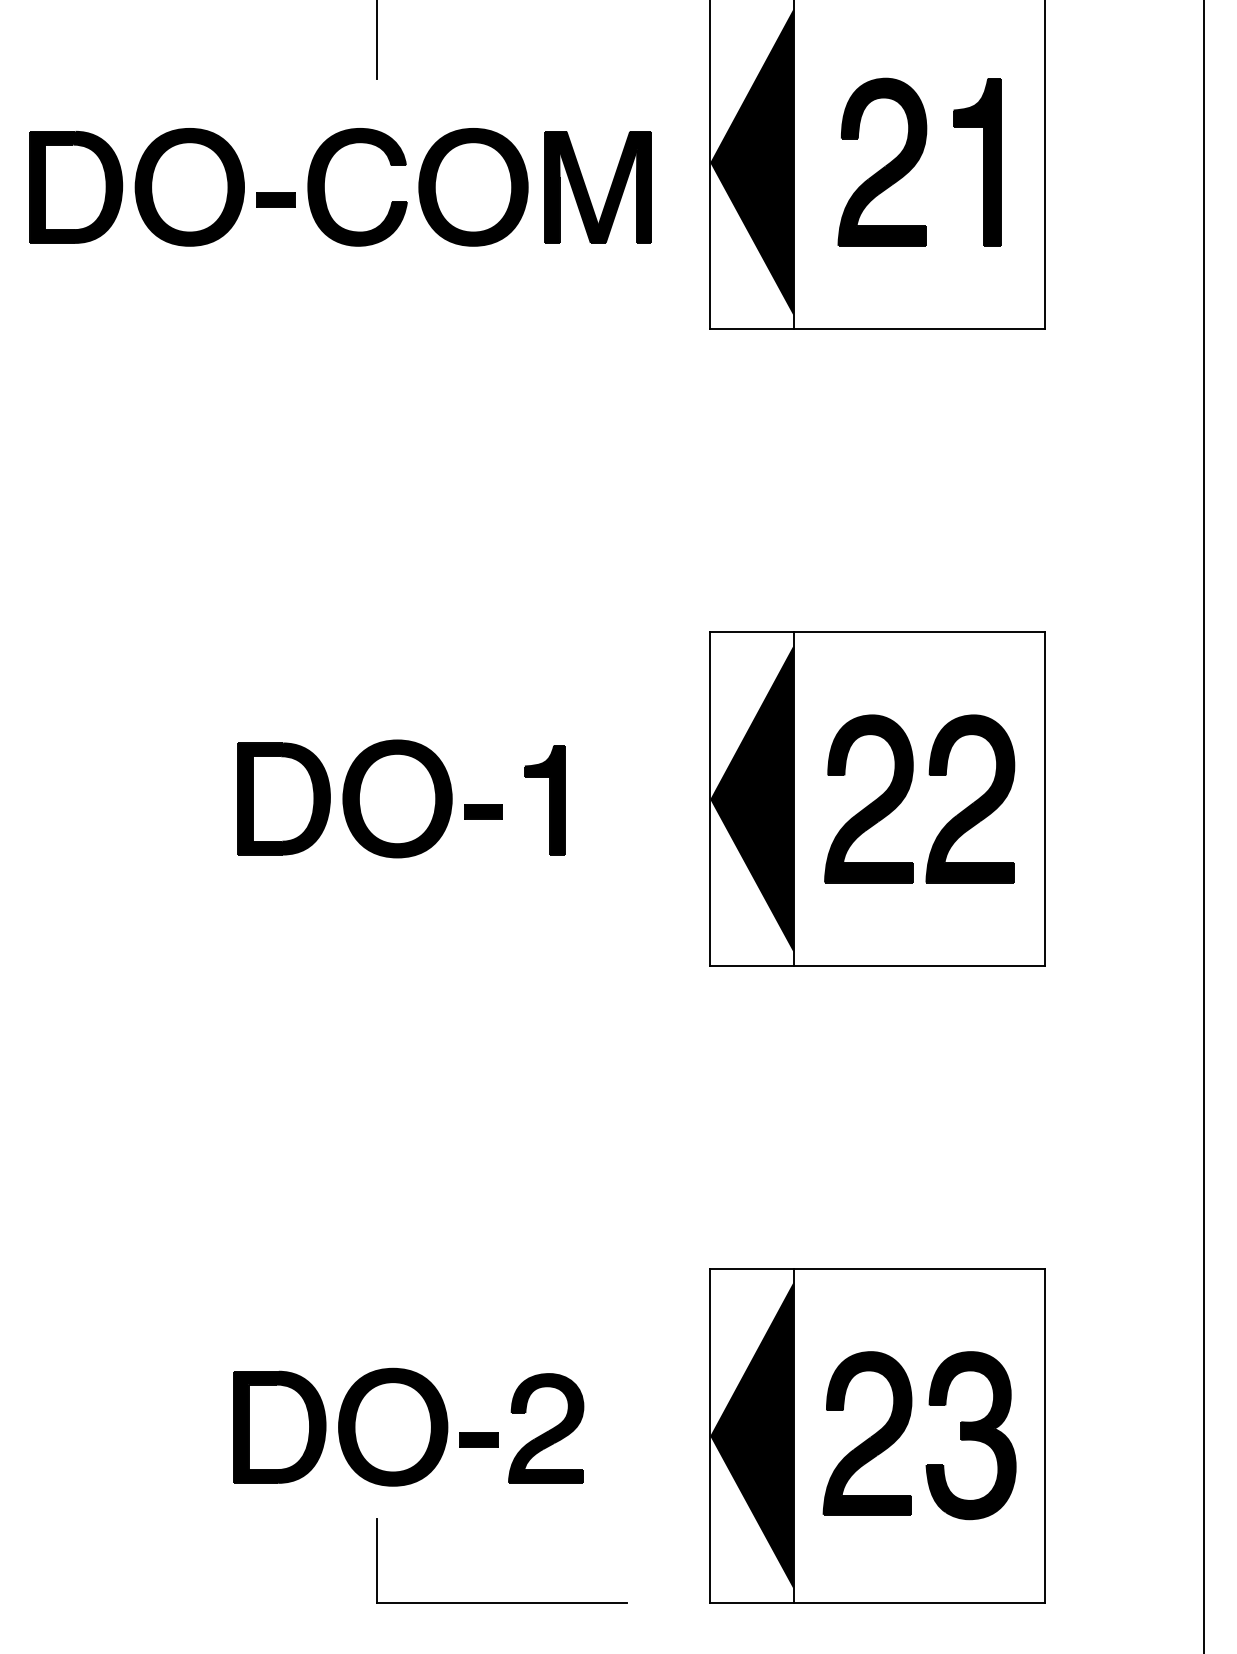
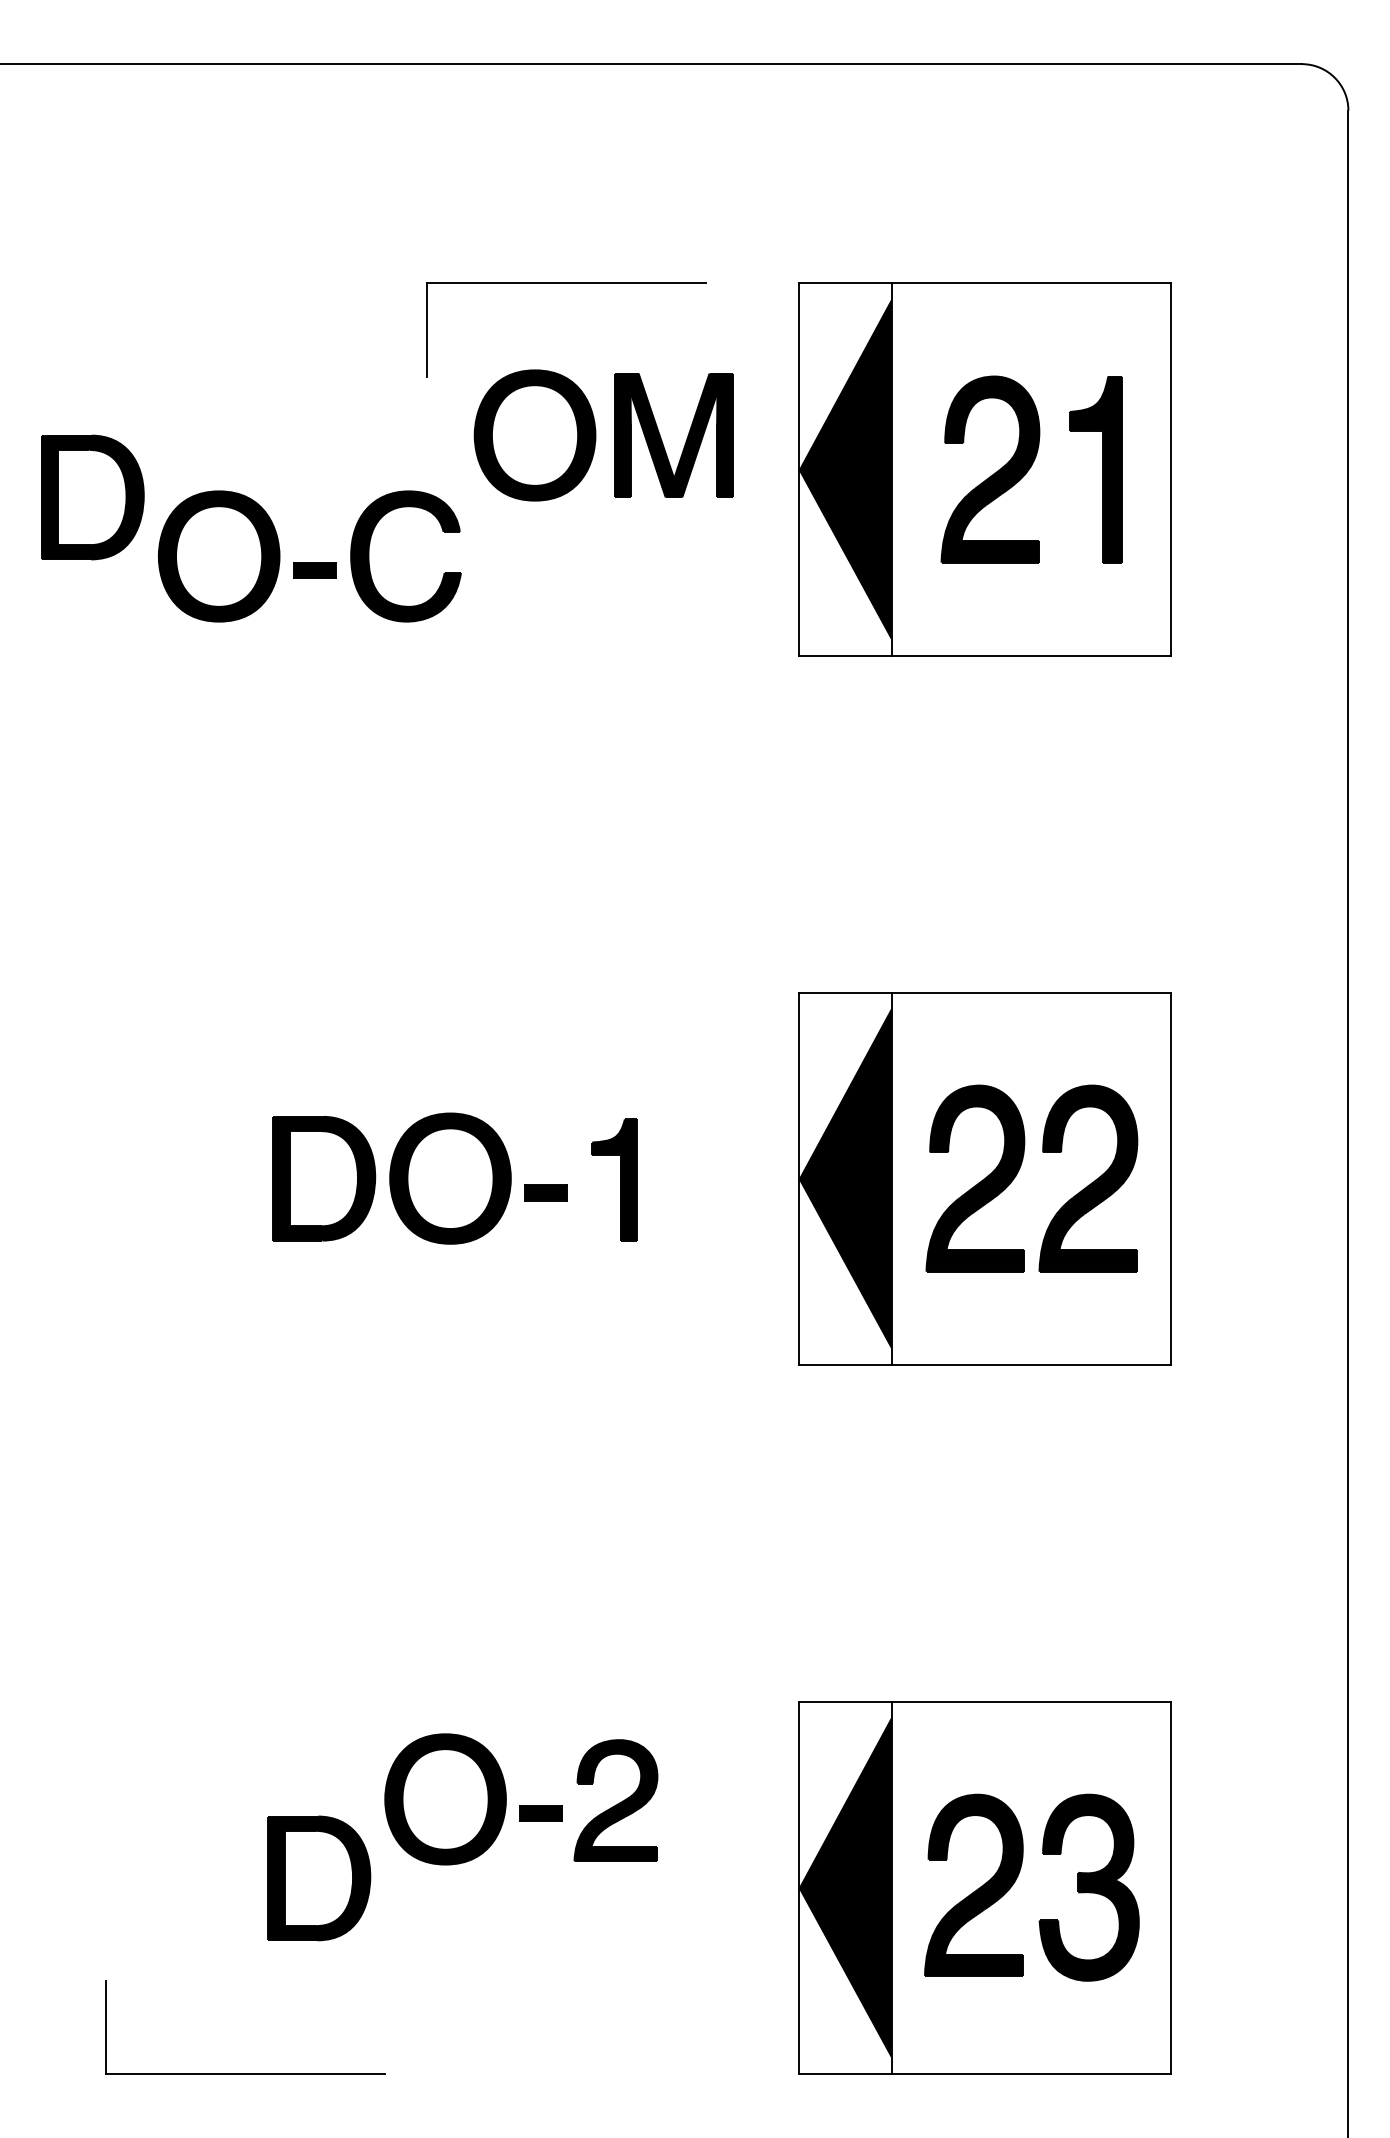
part: (270, 187) -> (309, 556), moved
part: (528, 187) -> (596, 435), moved
part: (461, 1427) -> (521, 1799), moved
part: (501, 1602) -> (245, 2073), moved

